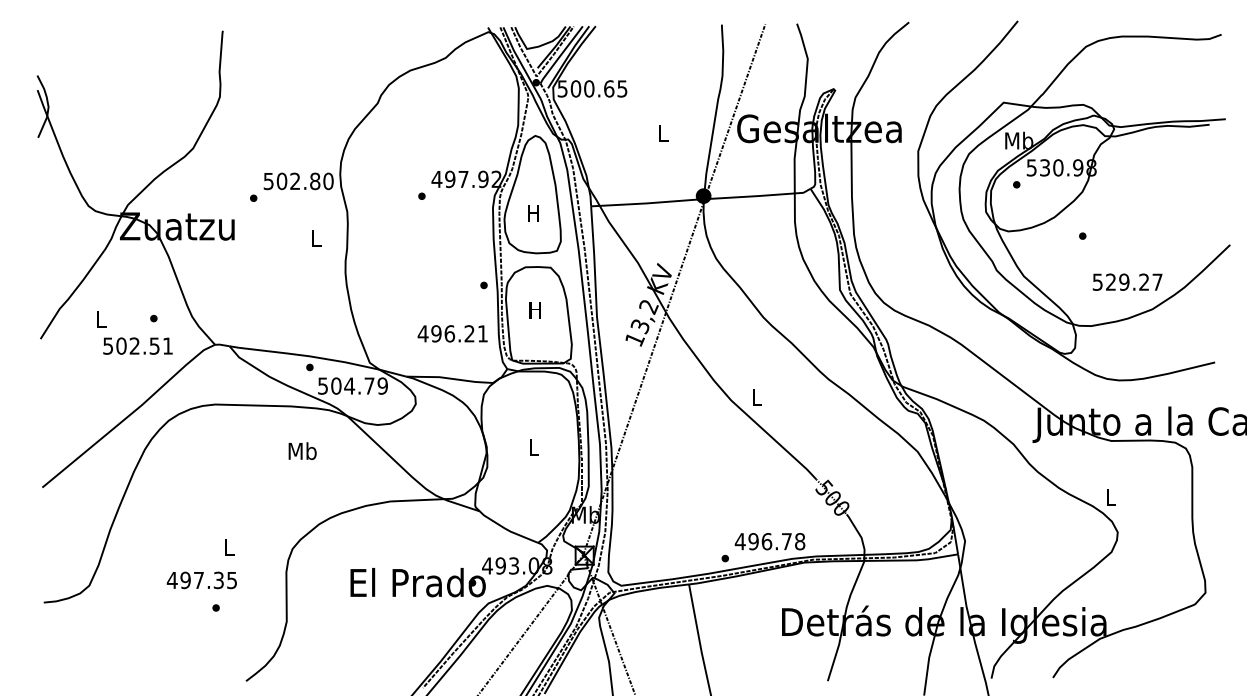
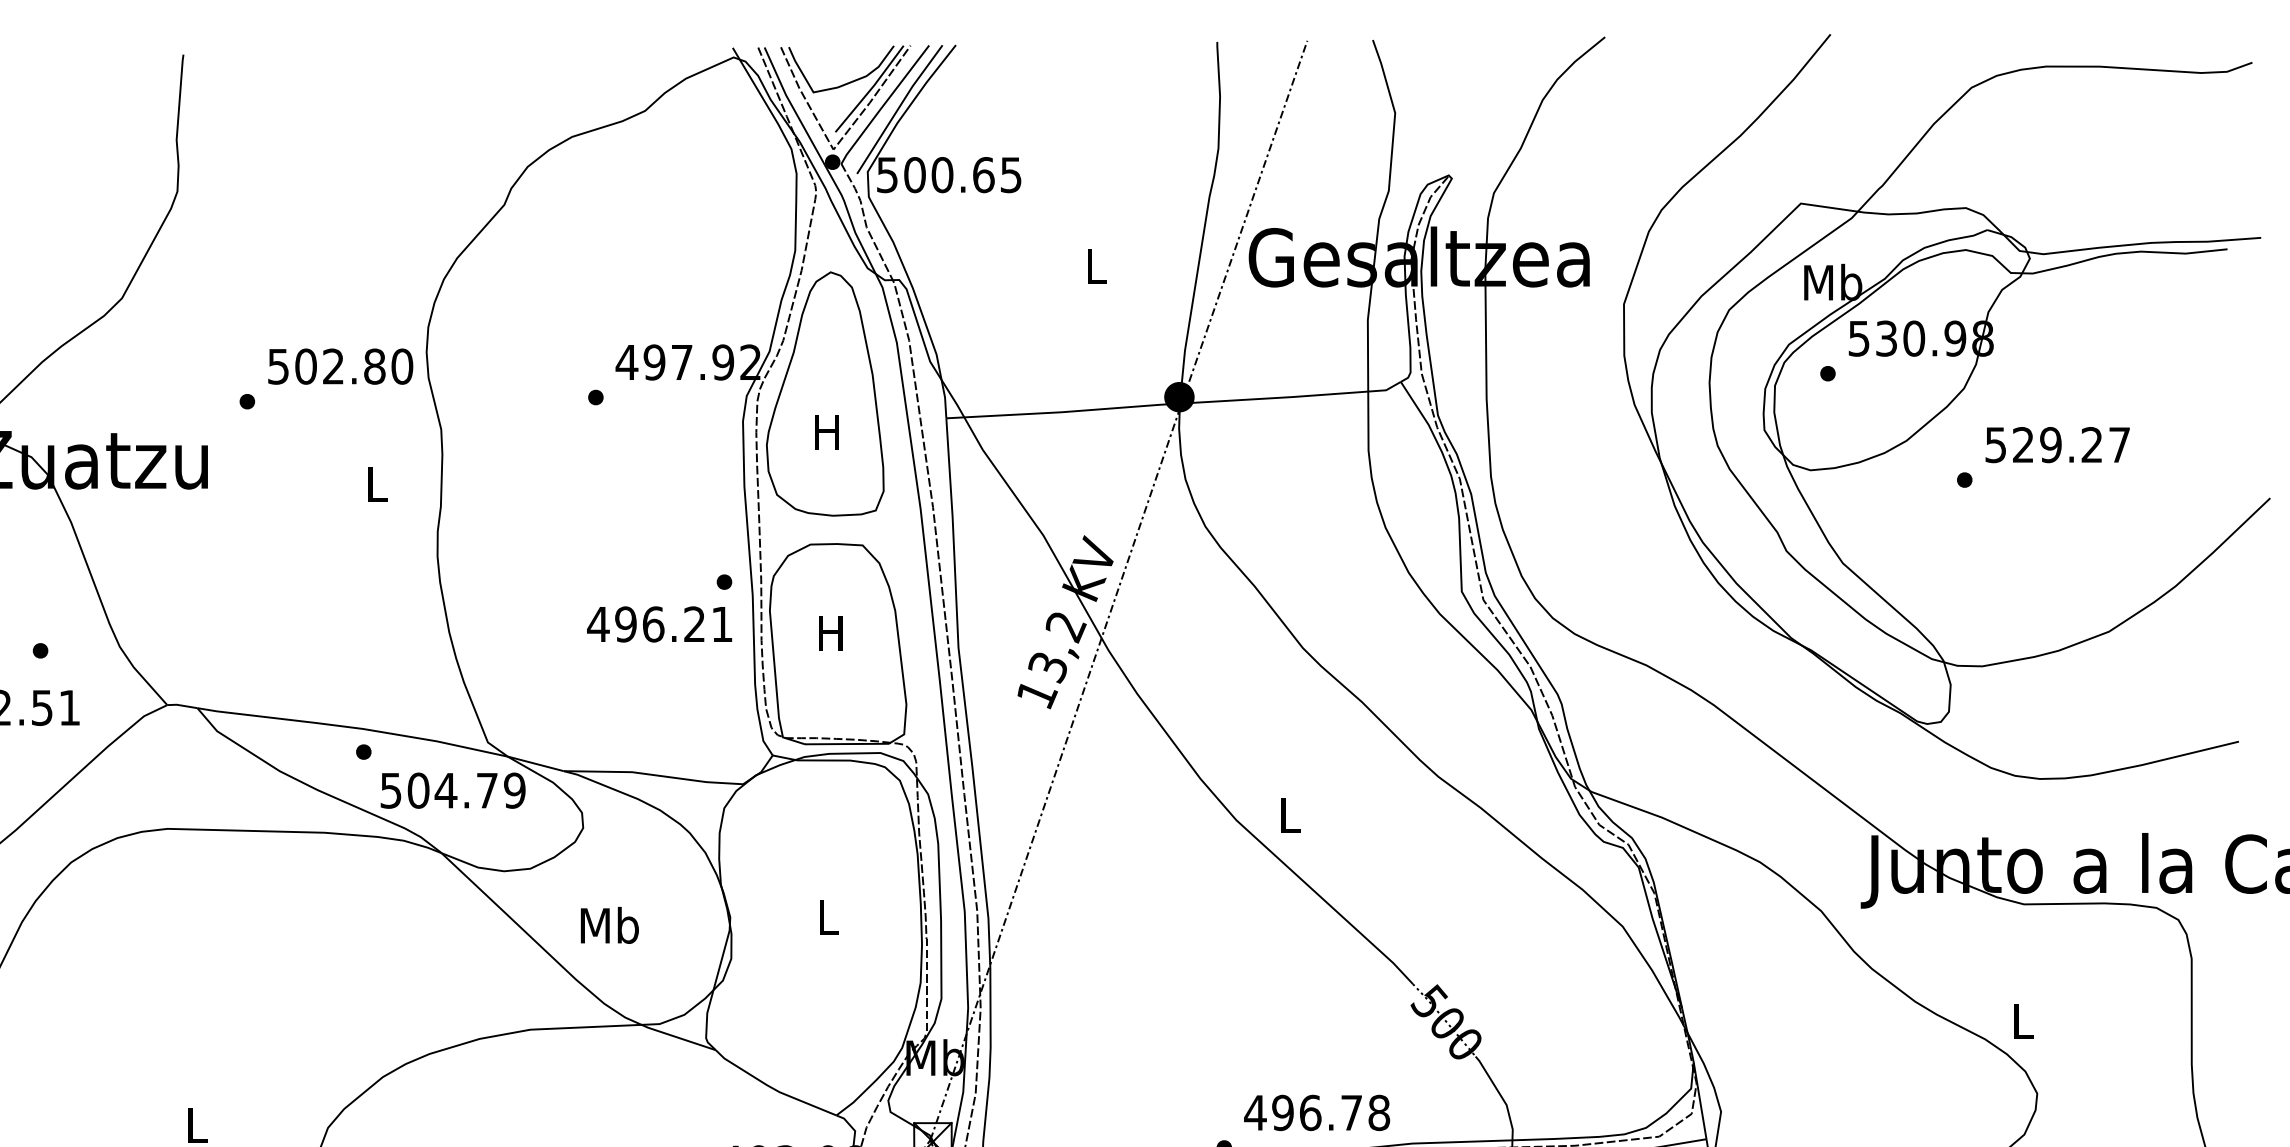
text: (1127, 281) -> (2057, 443), moved
text: (452, 333) -> (659, 623), moved
text: (302, 450) -> (609, 924), moved

